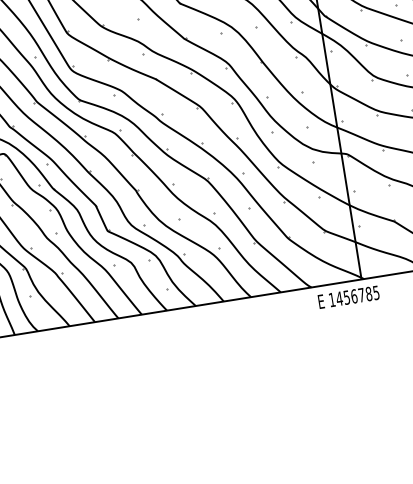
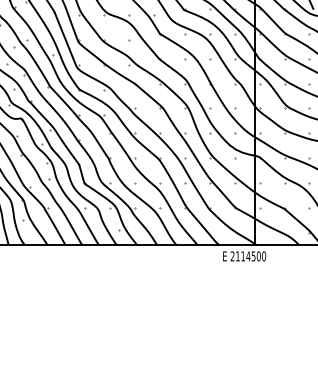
text: (354, 296) -> (248, 256), 1456785 -> 2114500

